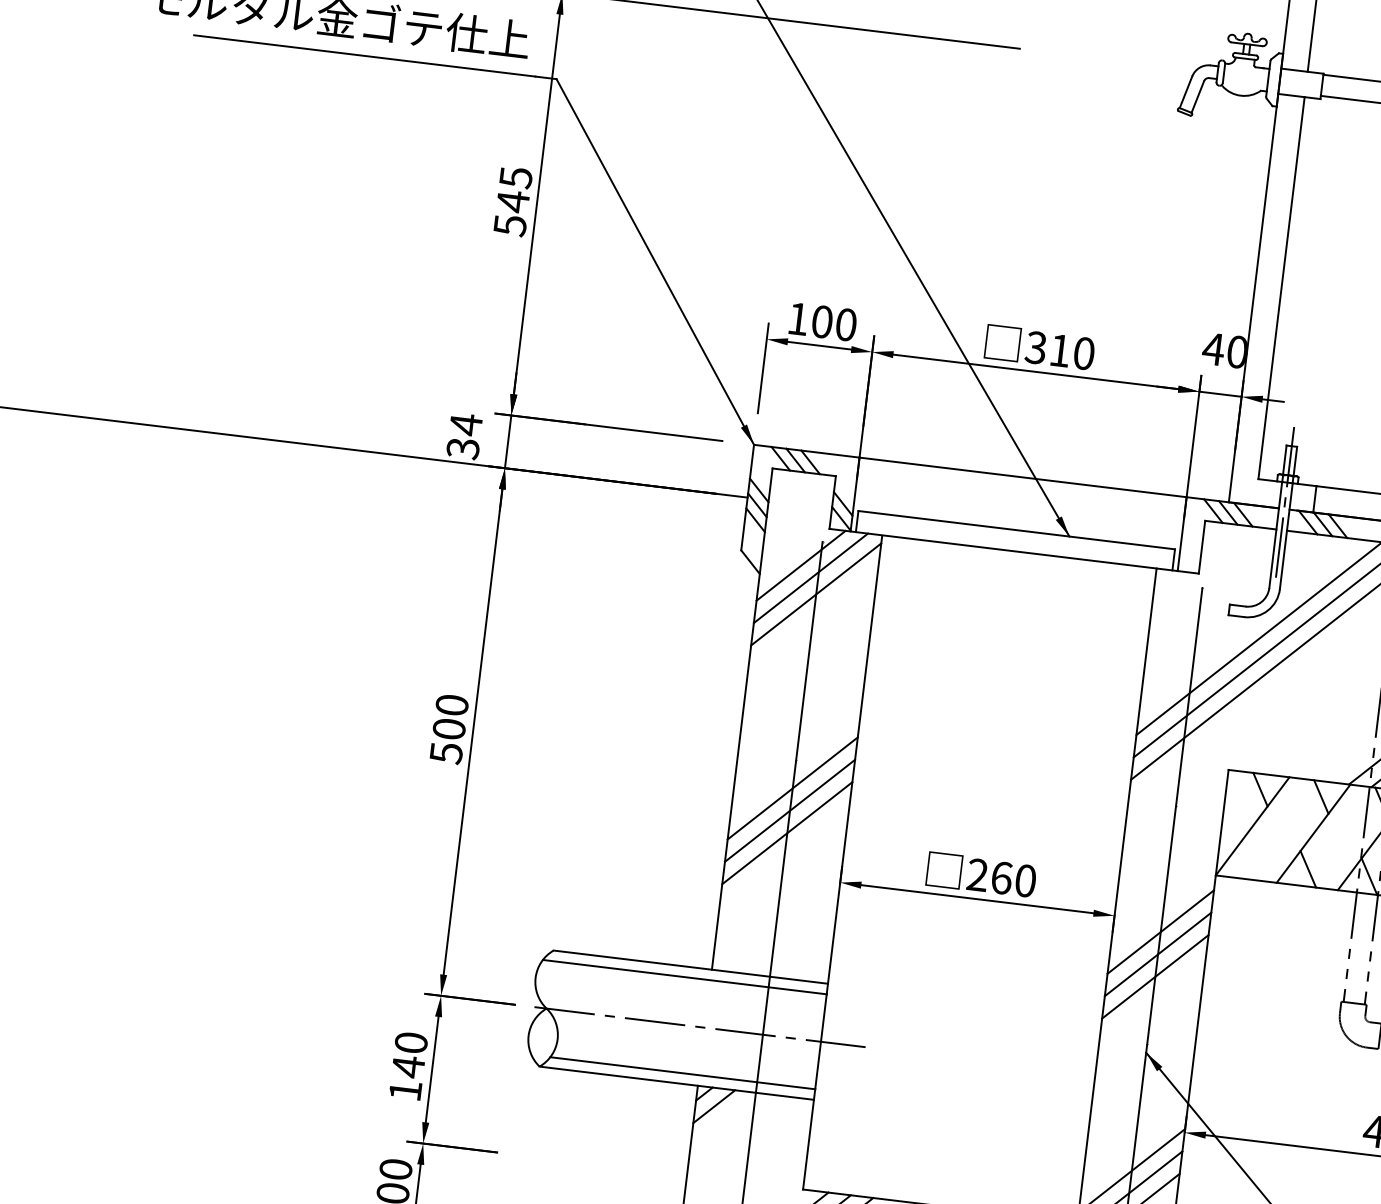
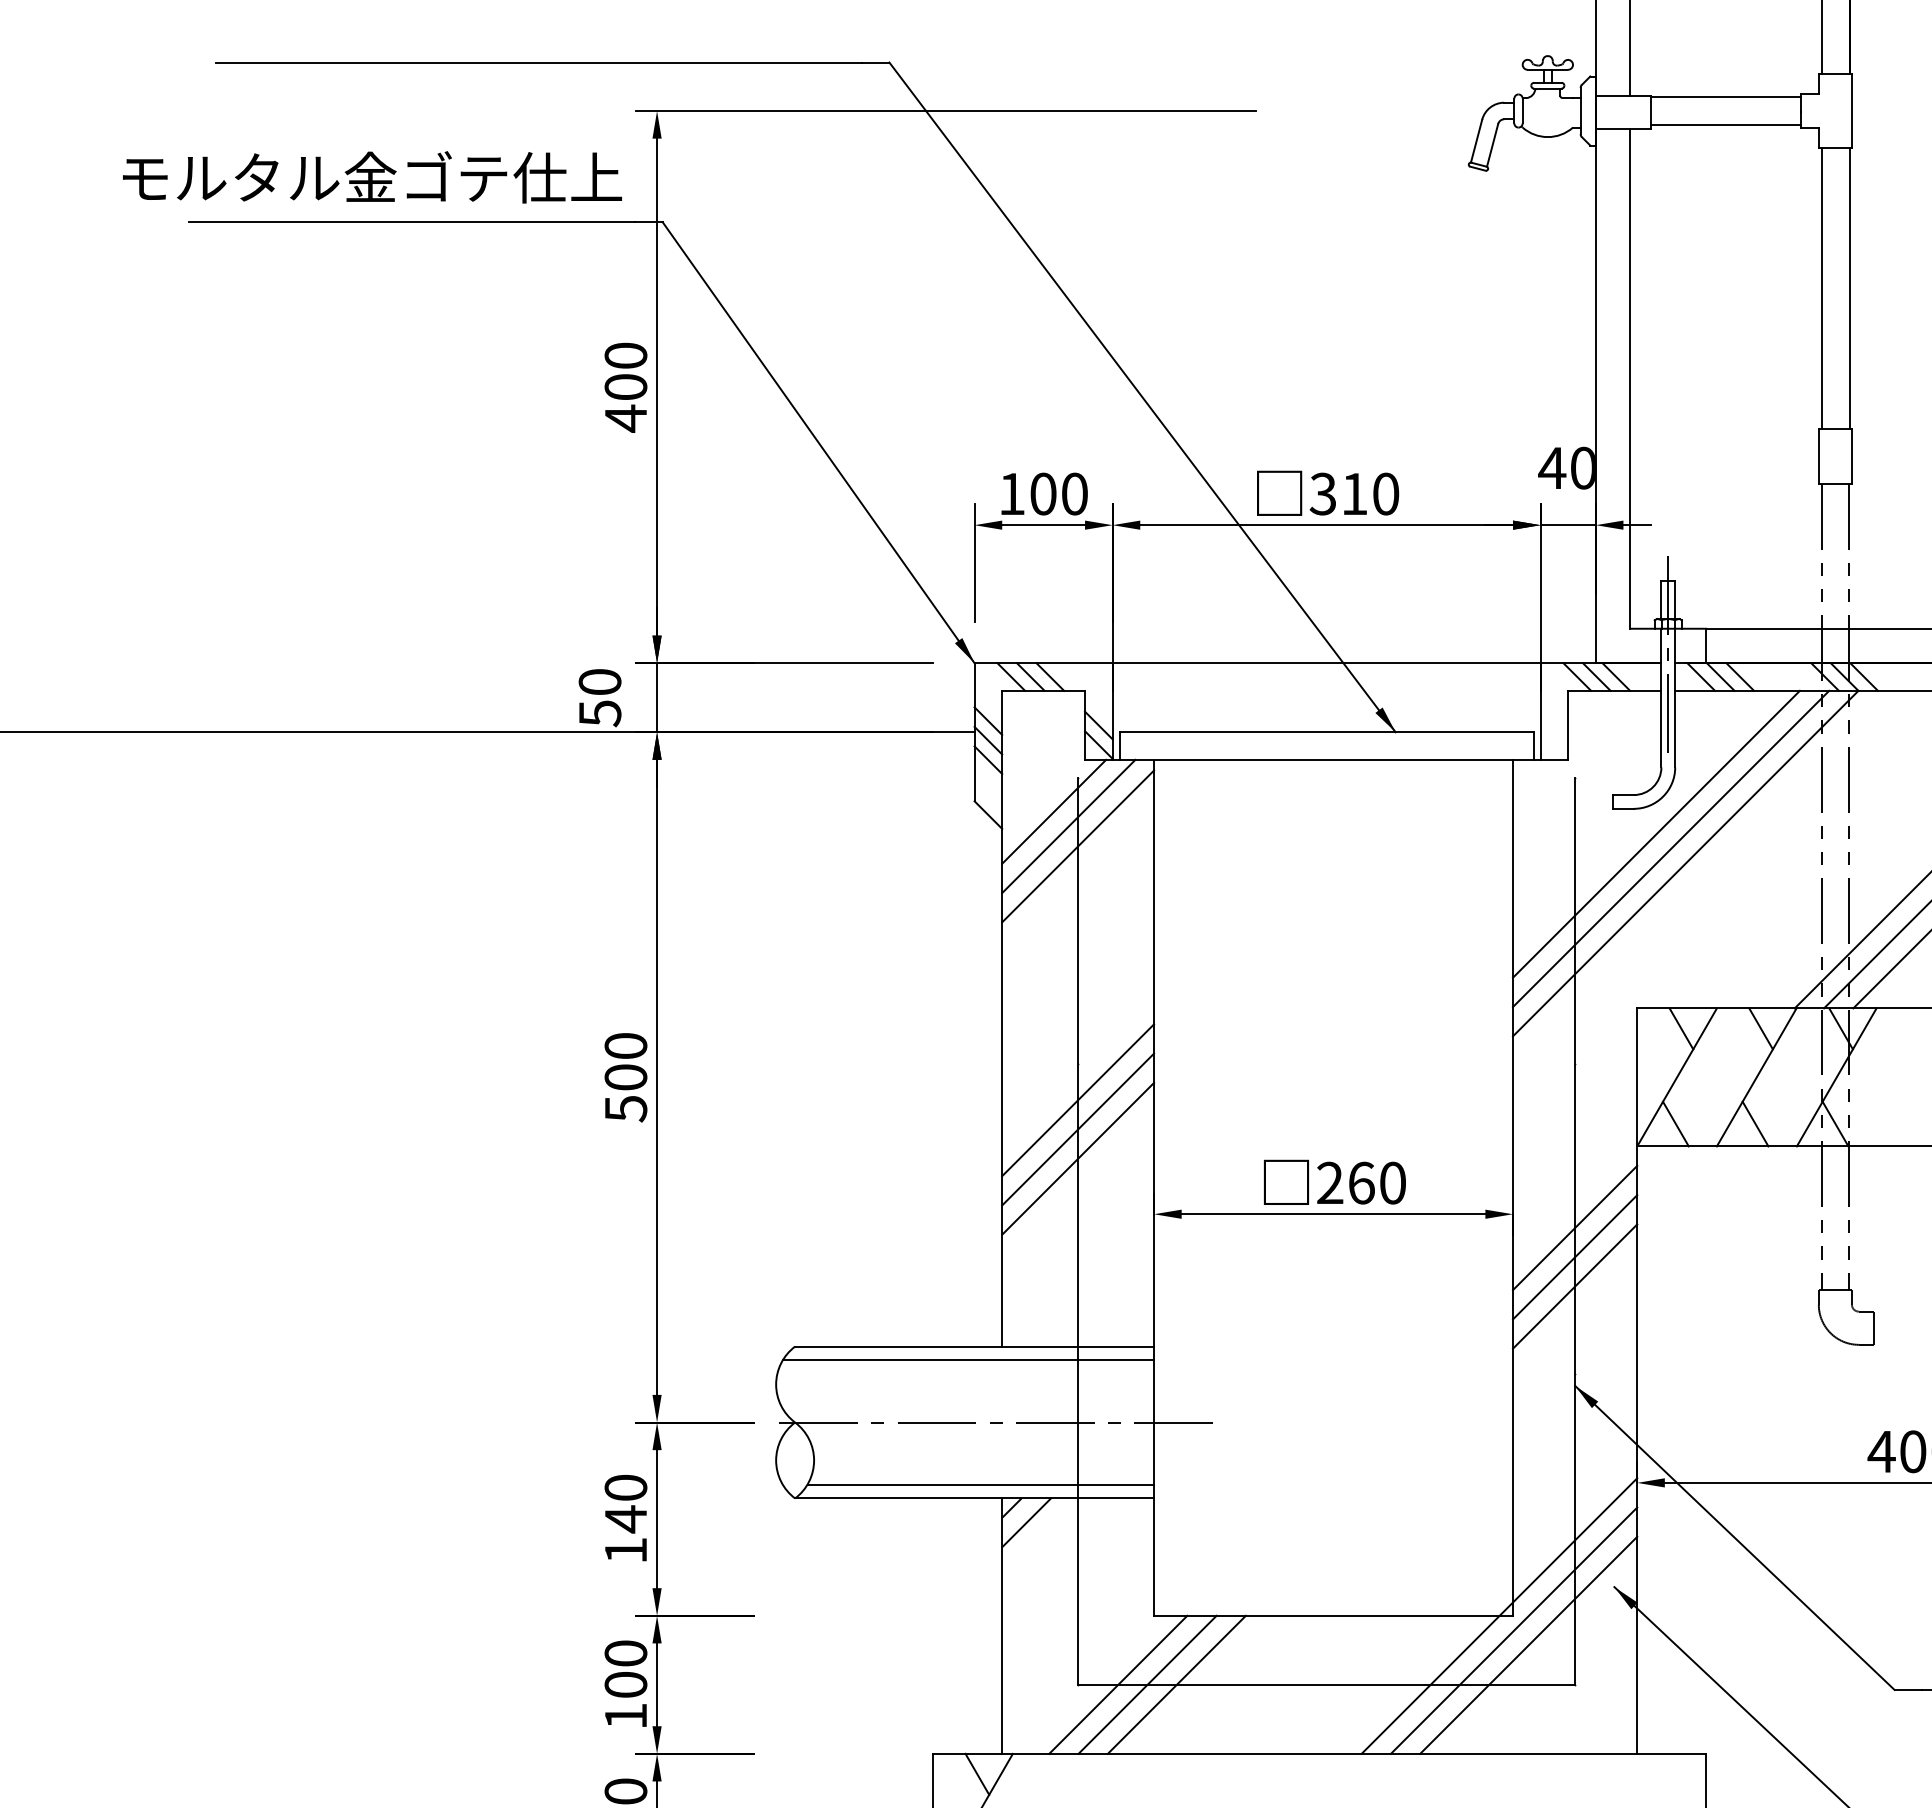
text: (512, 201) -> (625, 387), 545 -> 400
text: (464, 436) -> (599, 697), 34 -> 50
line: (1247, 861) -> (1675, 1123), added

